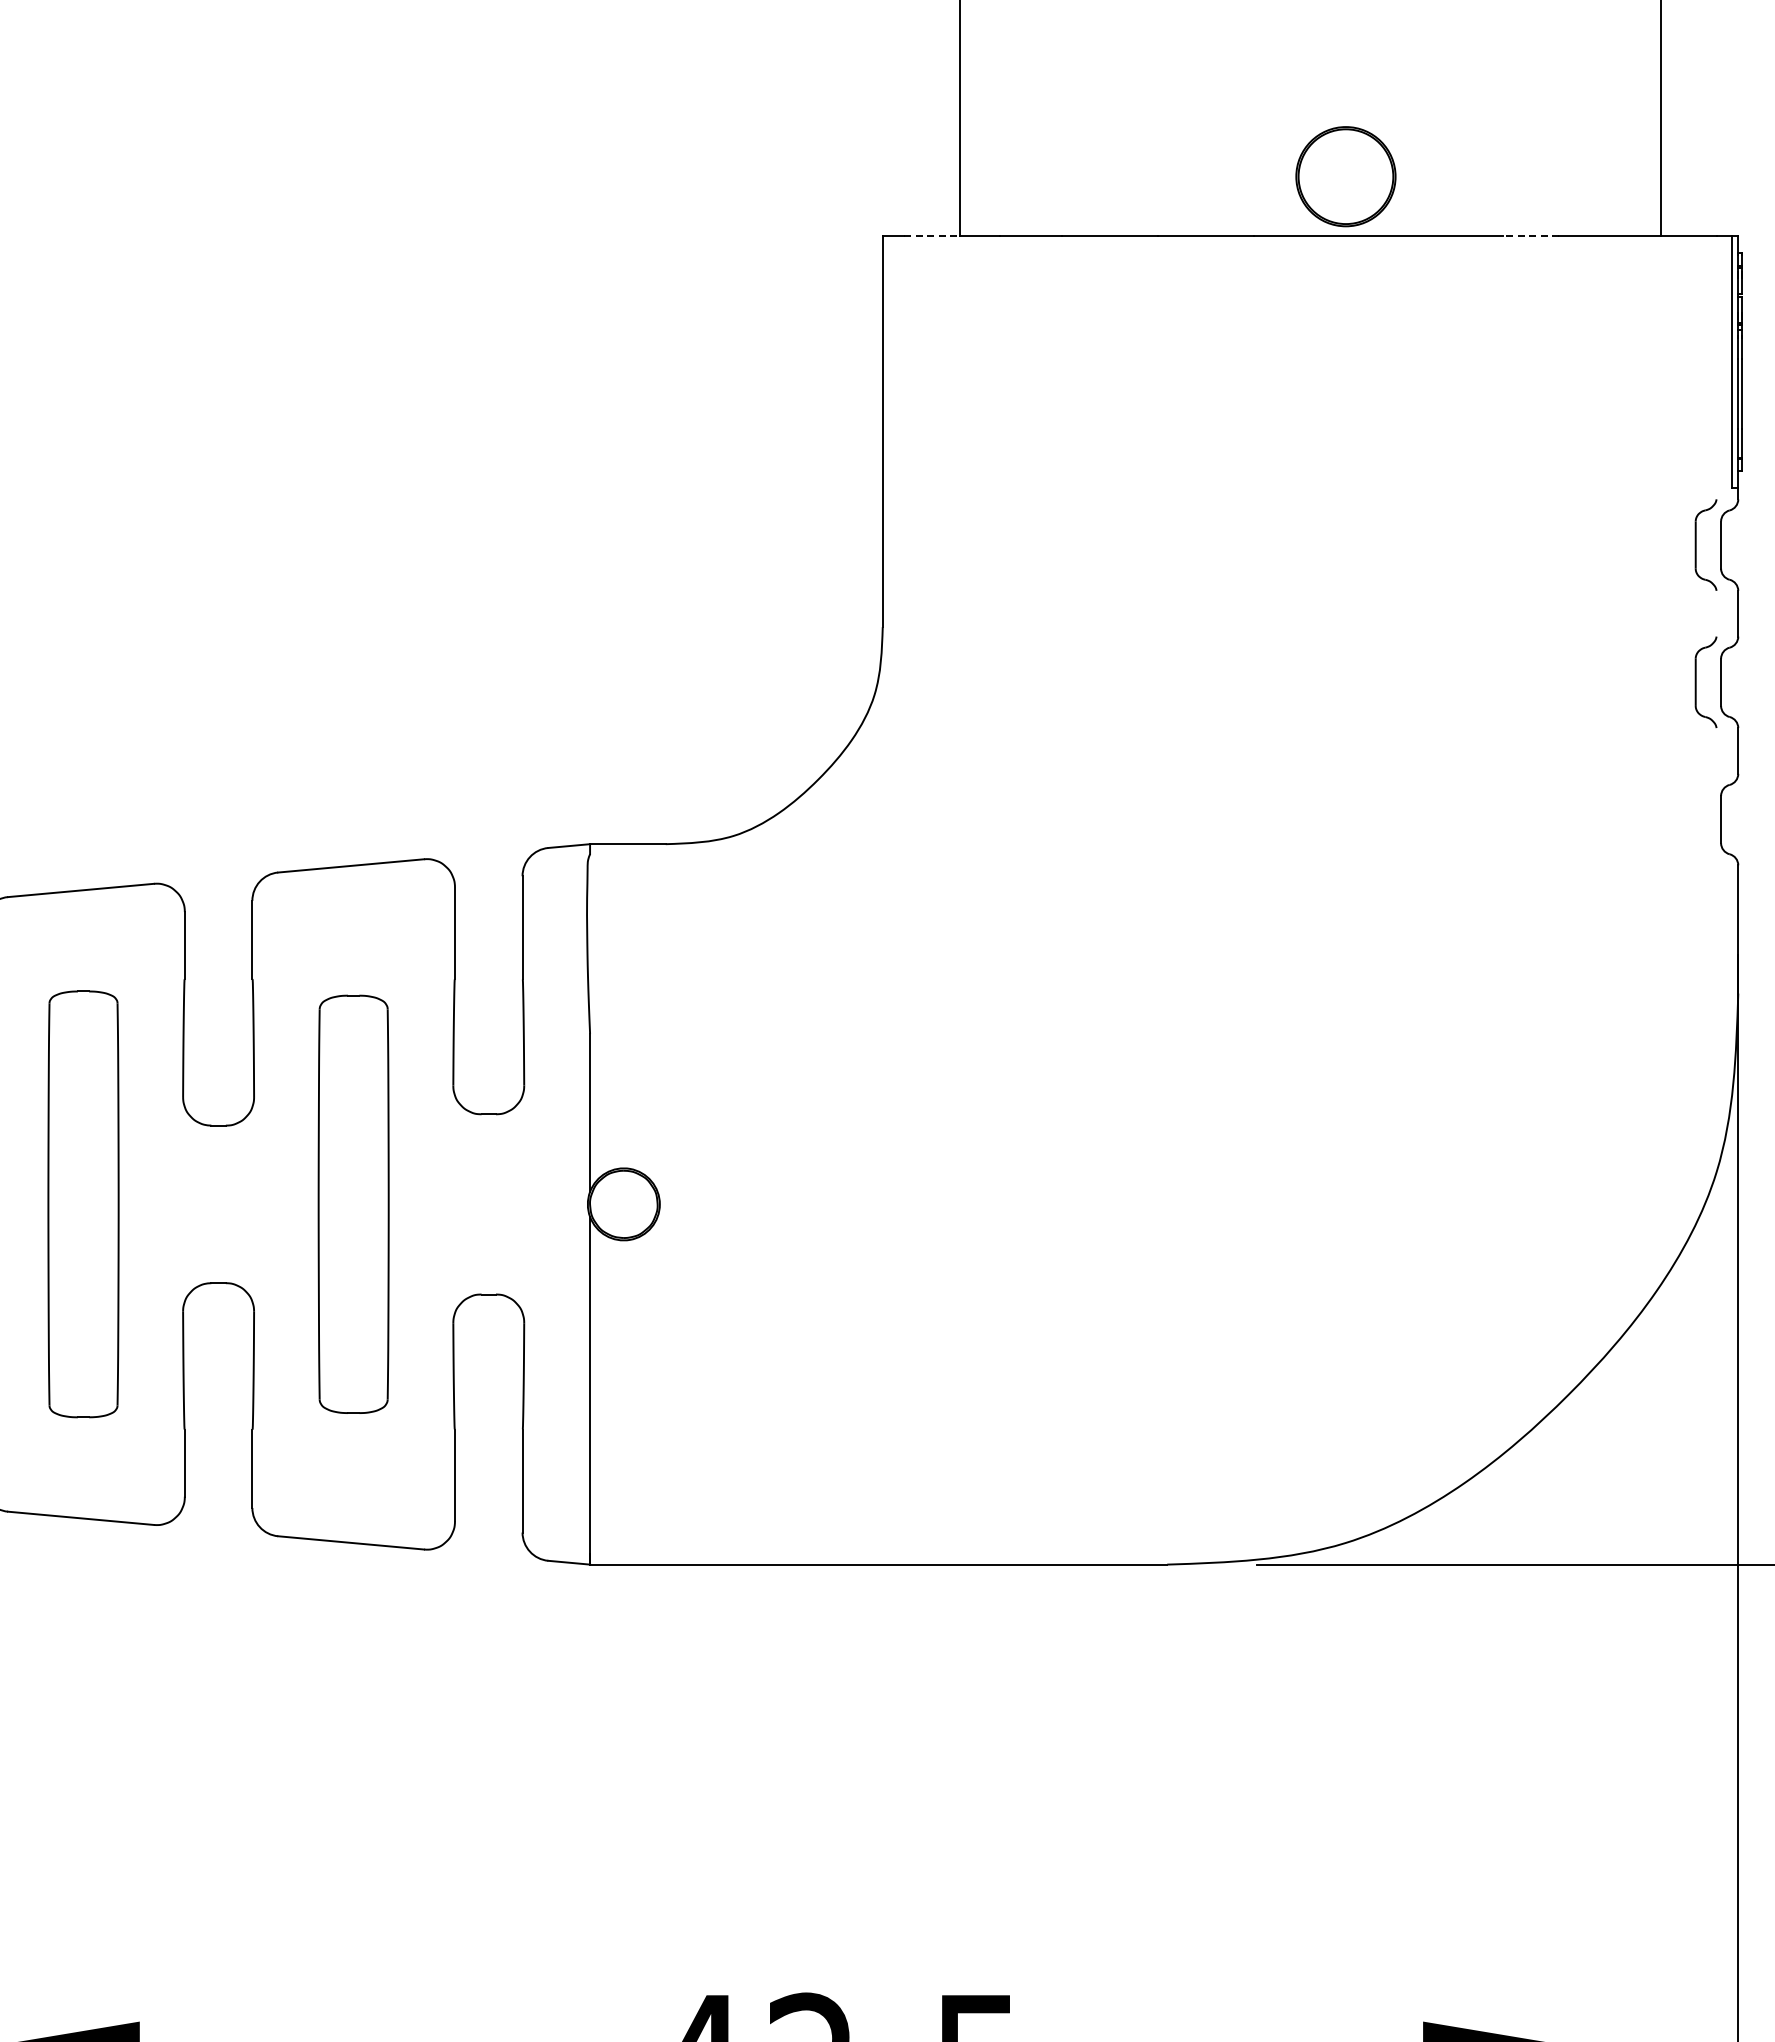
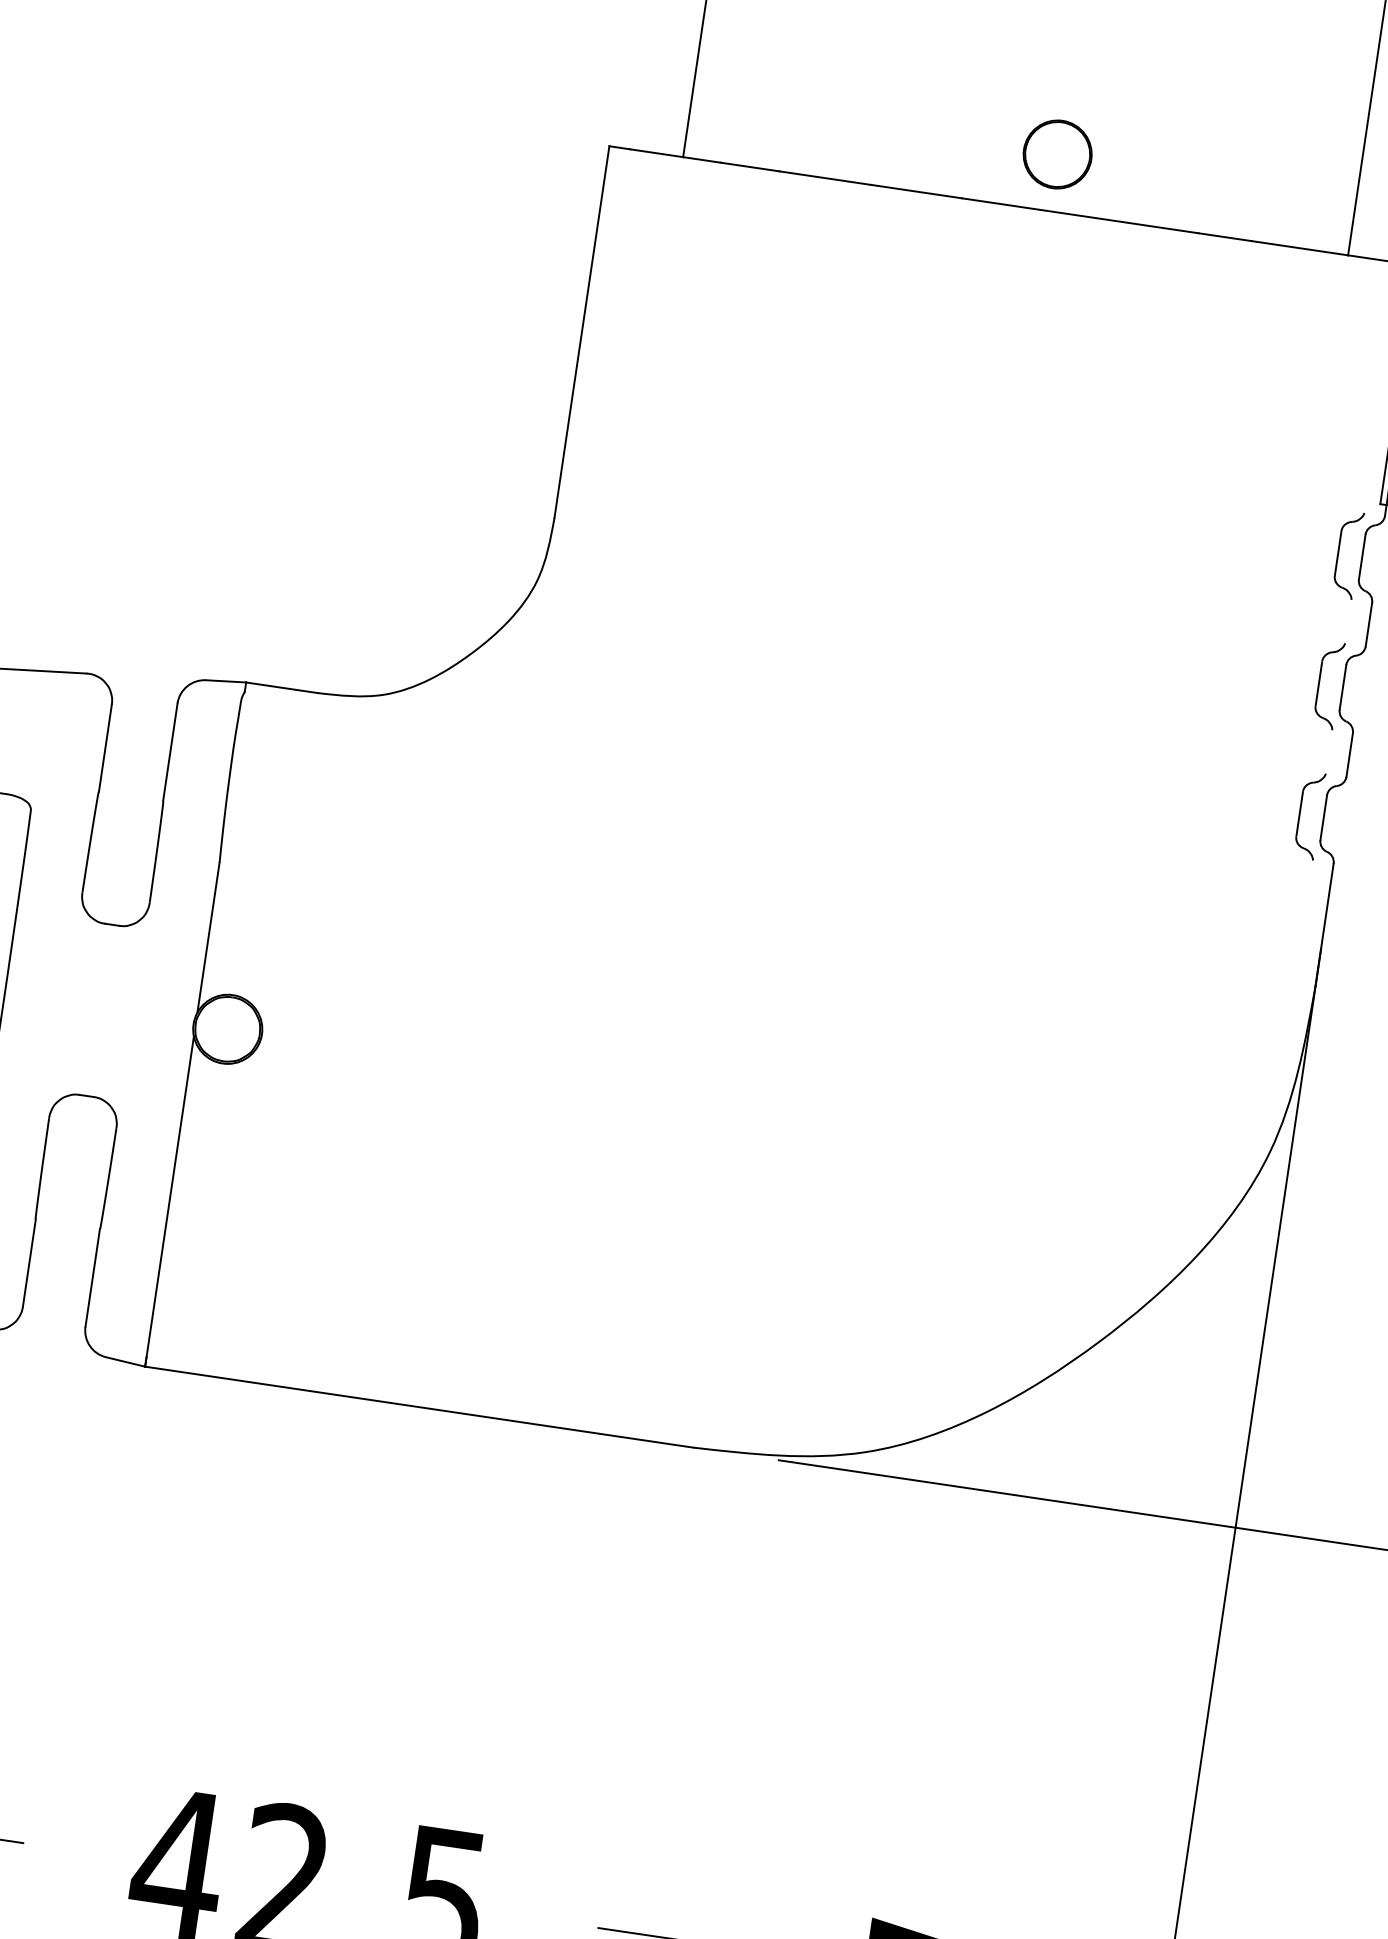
part: (1345, 176) -> (1057, 154), size x0.71
line: (932, 236) -> (656, 153), dashed -> solid
line: (1530, 236) -> (1224, 237), dashed -> solid
part: (1696, 819) -> (1300, 814), added

